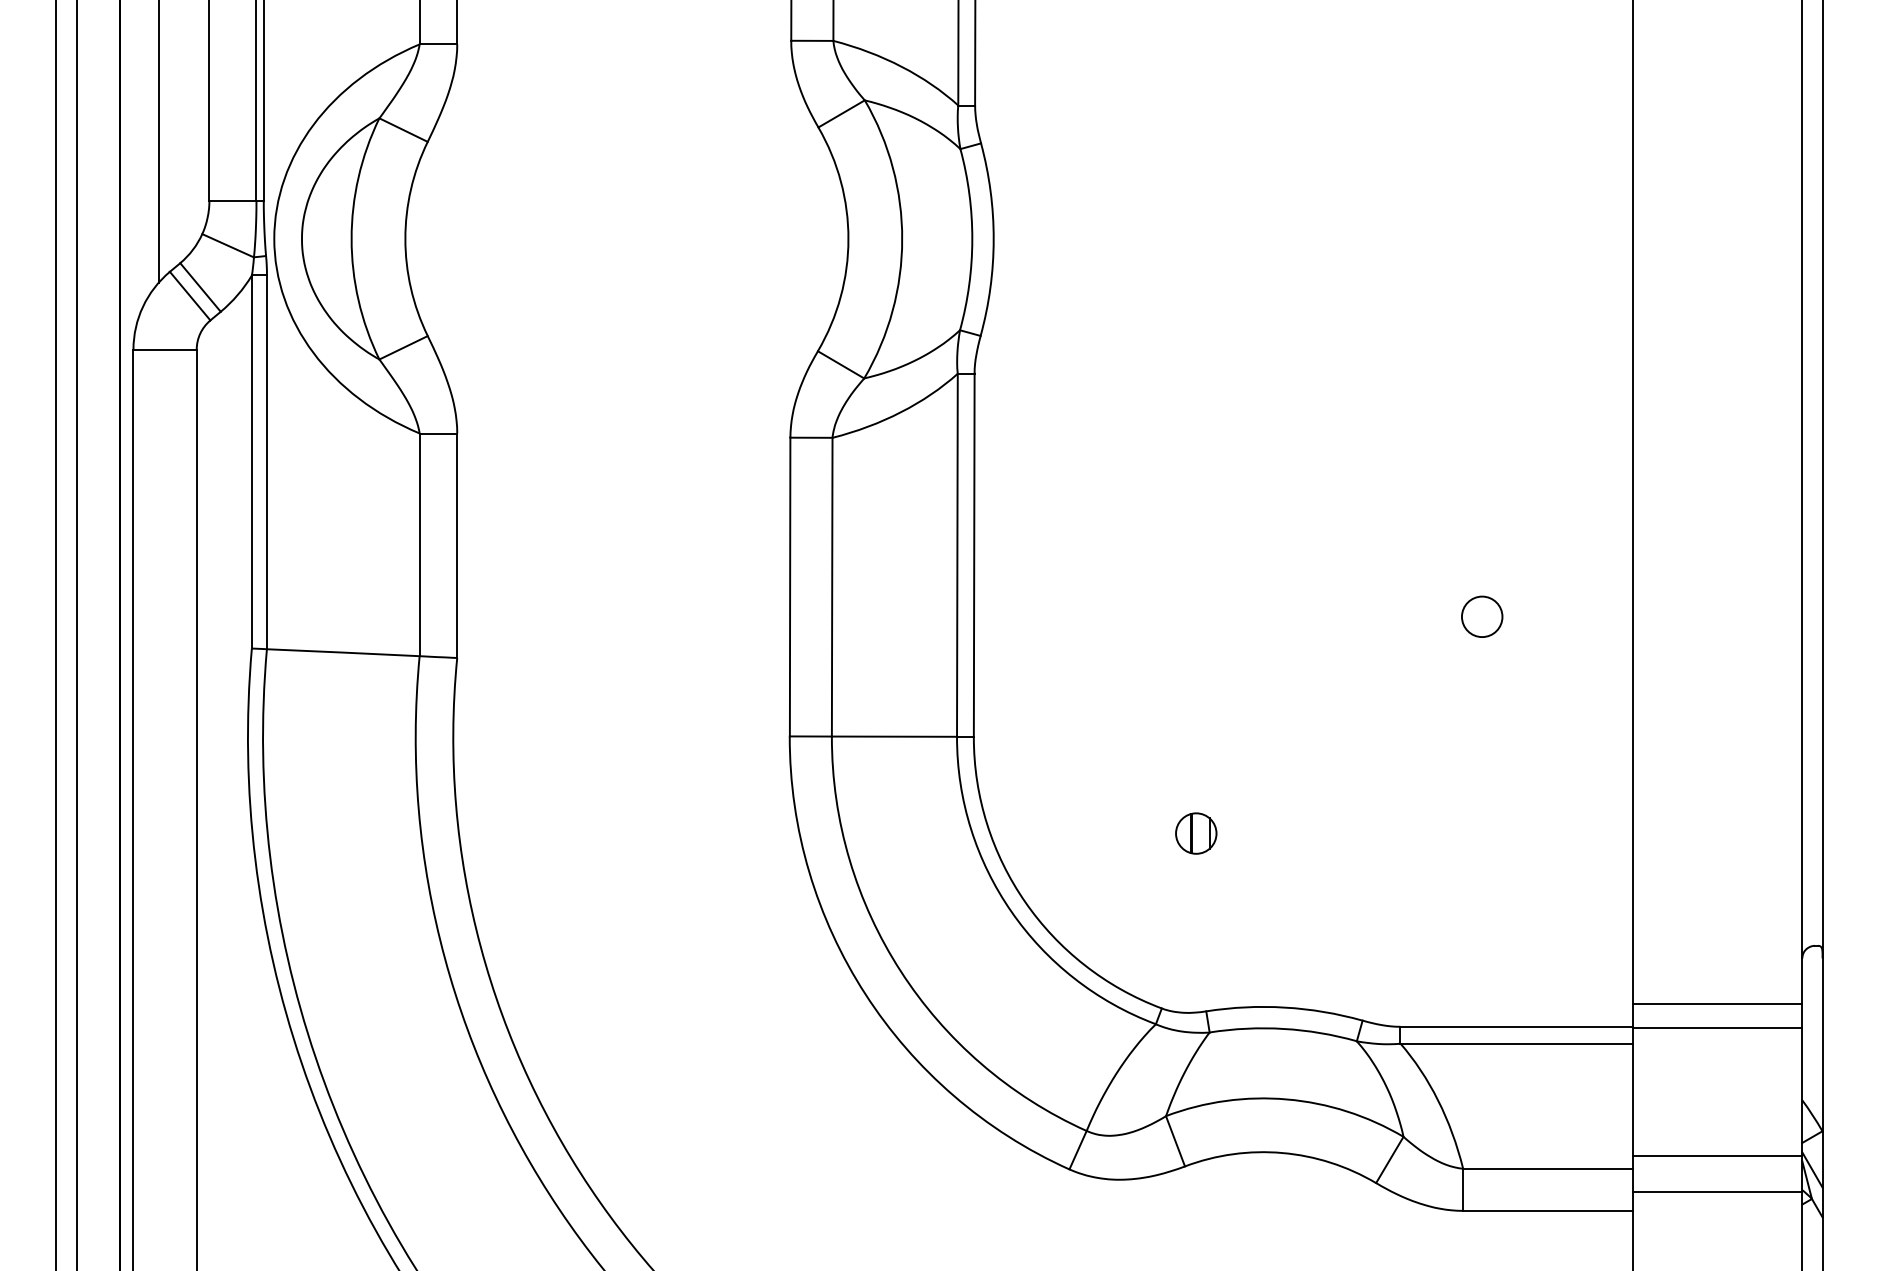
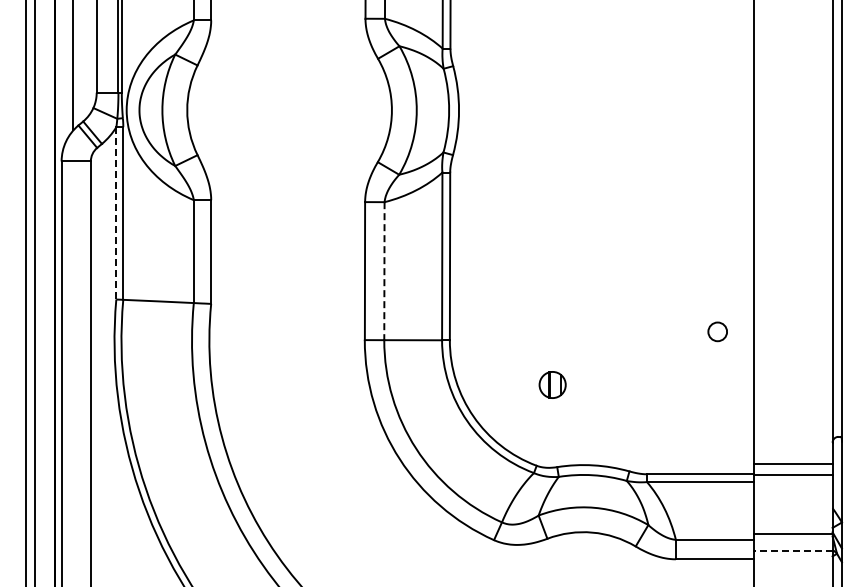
line: (252, 460) -> (116, 212), solid -> dashed
line: (832, 587) -> (384, 271), solid -> dashed
circle: (1481, 616) -> (717, 331), moved
part: (1196, 832) -> (552, 384), size x1.4
line: (1715, 1191) -> (792, 550), solid -> dashed

